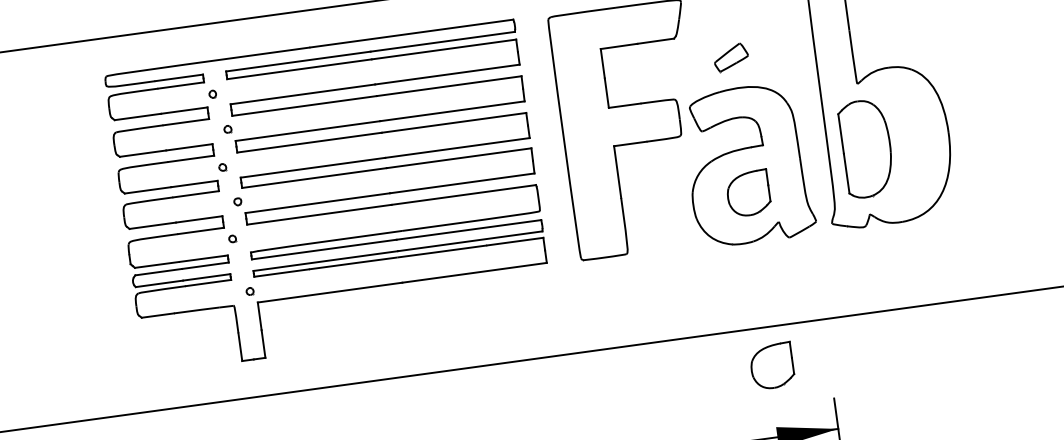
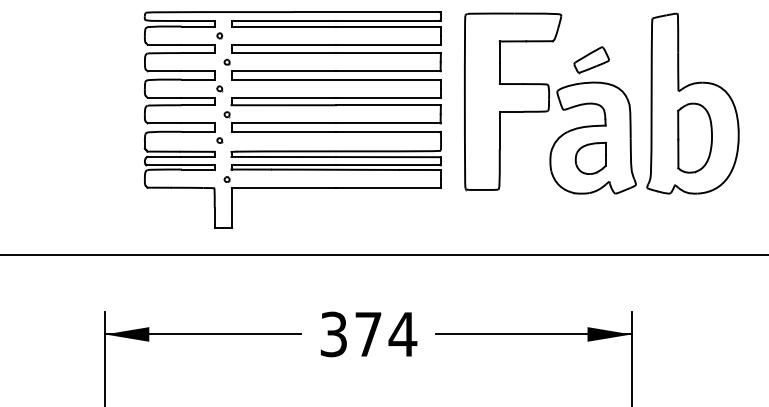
part: (731, 57) -> (591, 60), size x1.43
part: (865, 147) -> (694, 137), moved
part: (771, 366) -> (590, 283), removed

